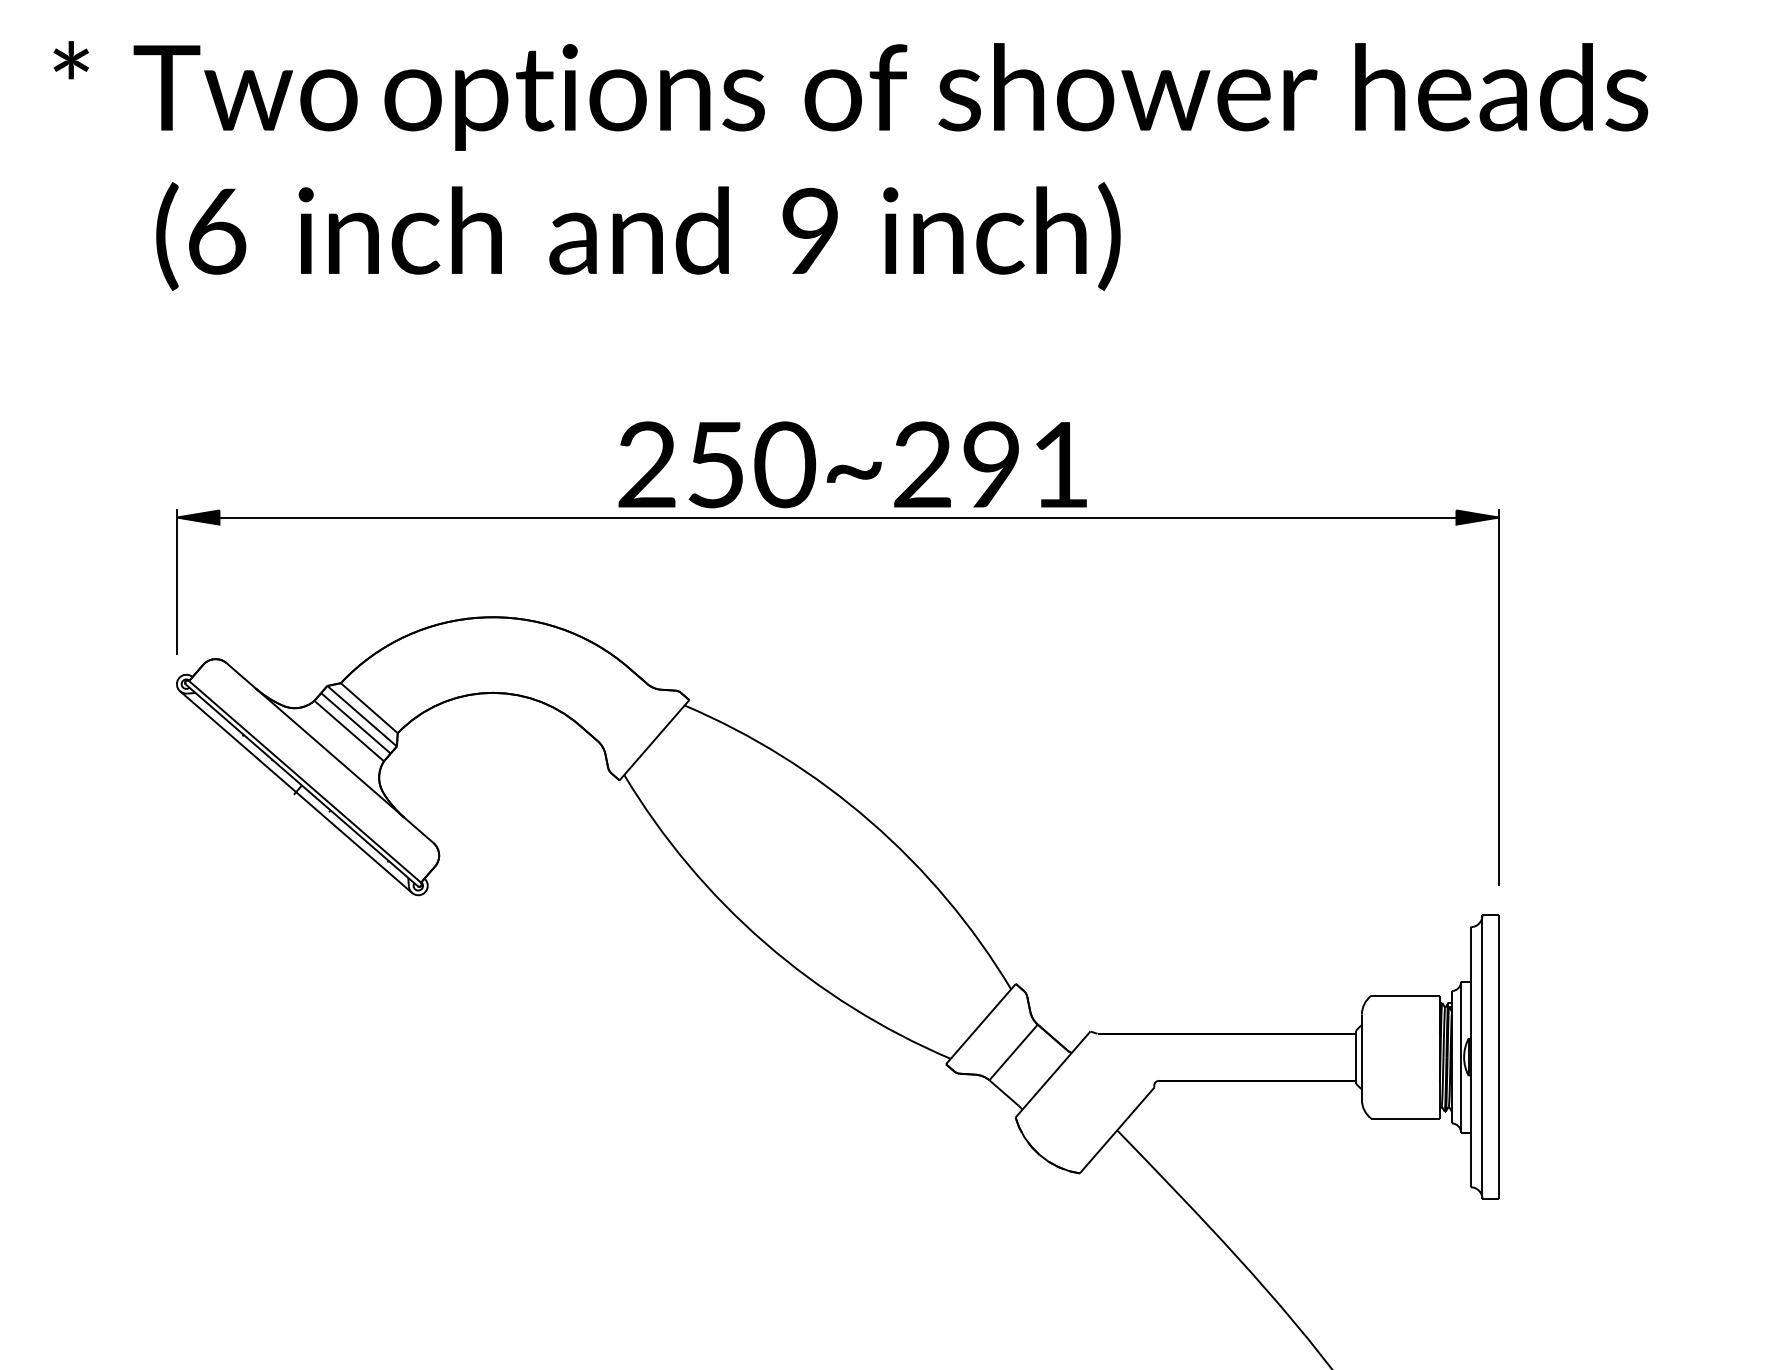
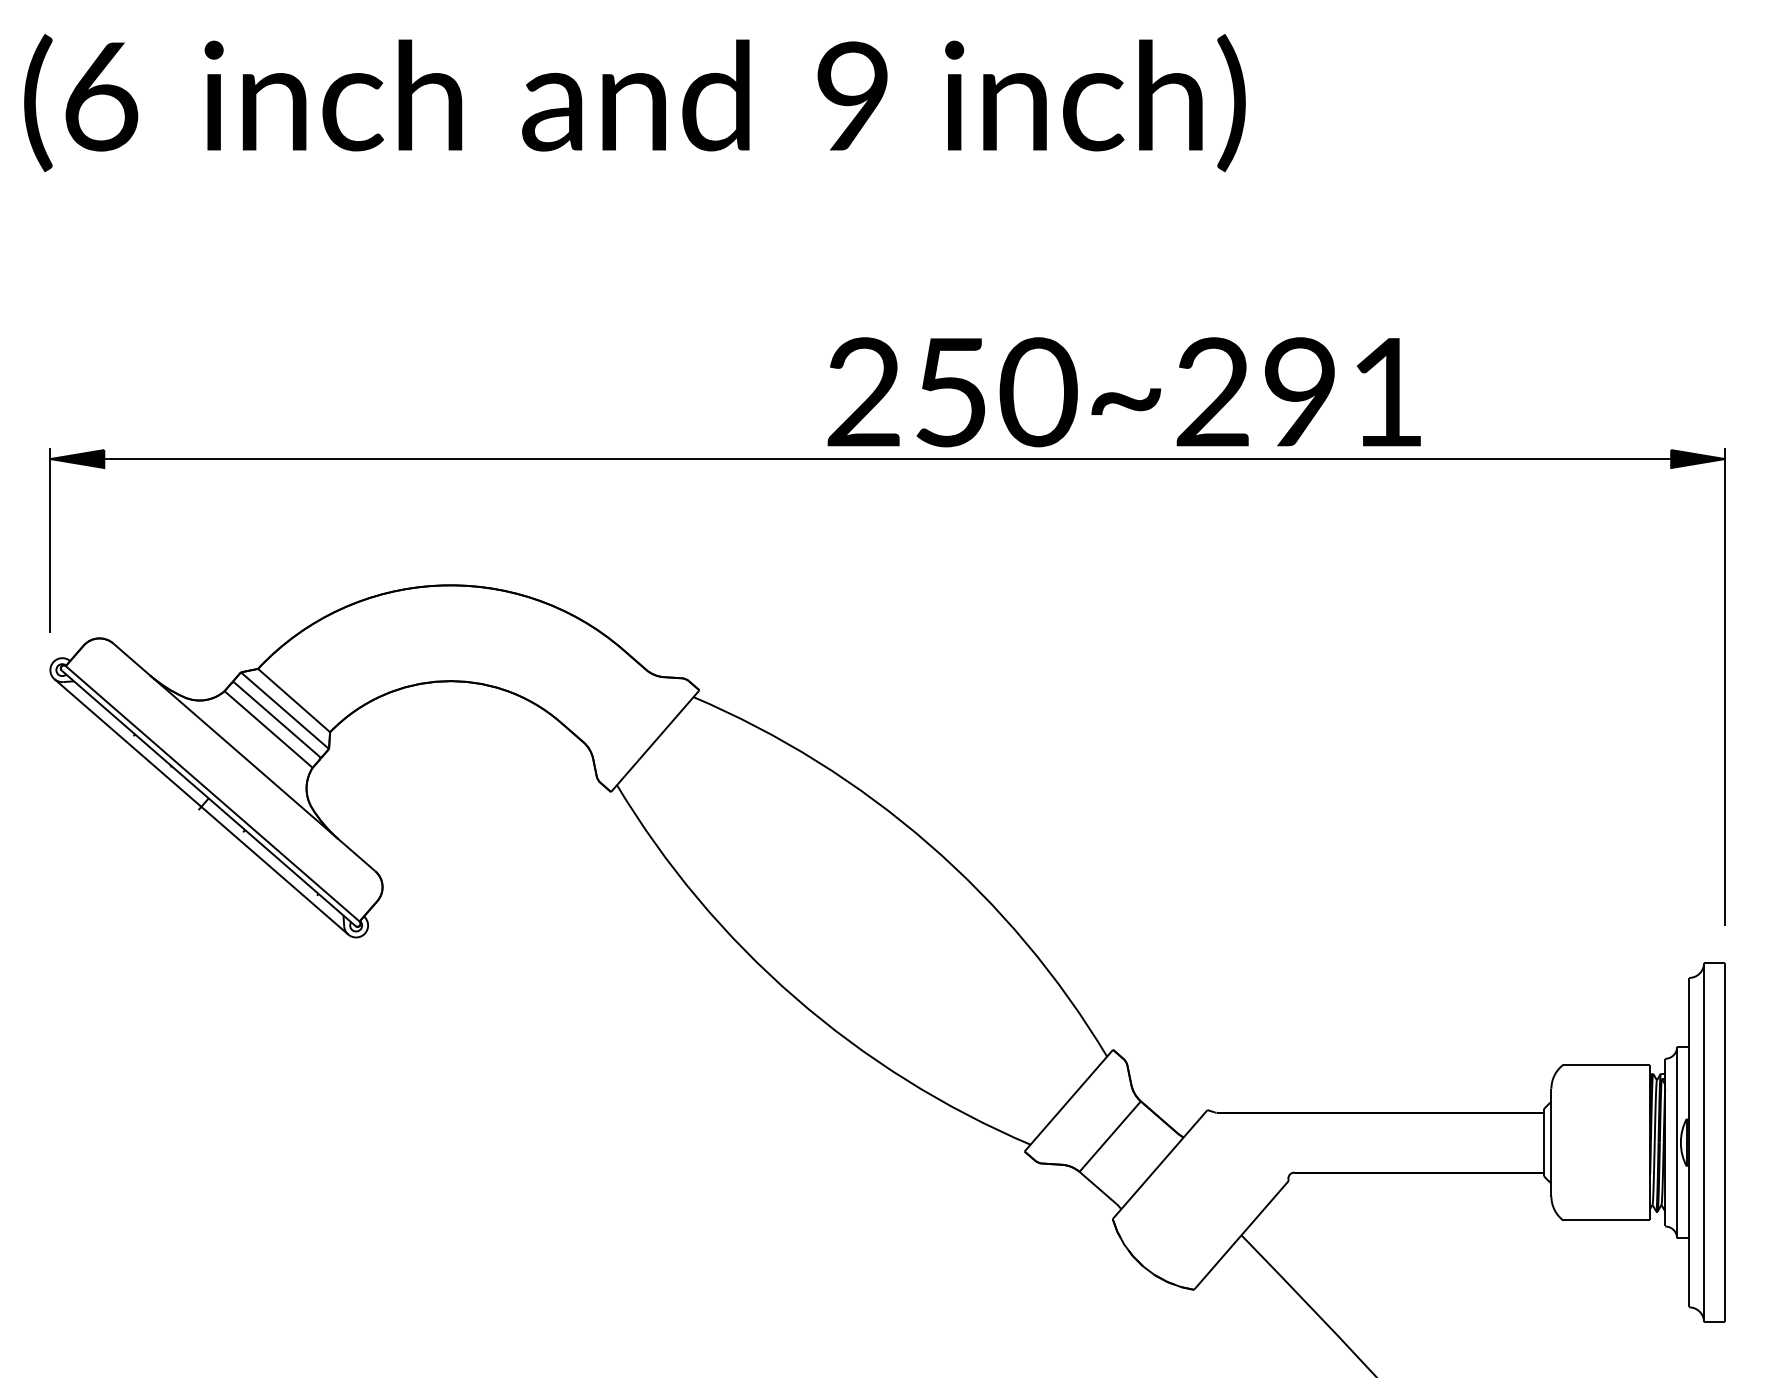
text: (852, 464) -> (1124, 391), moved

